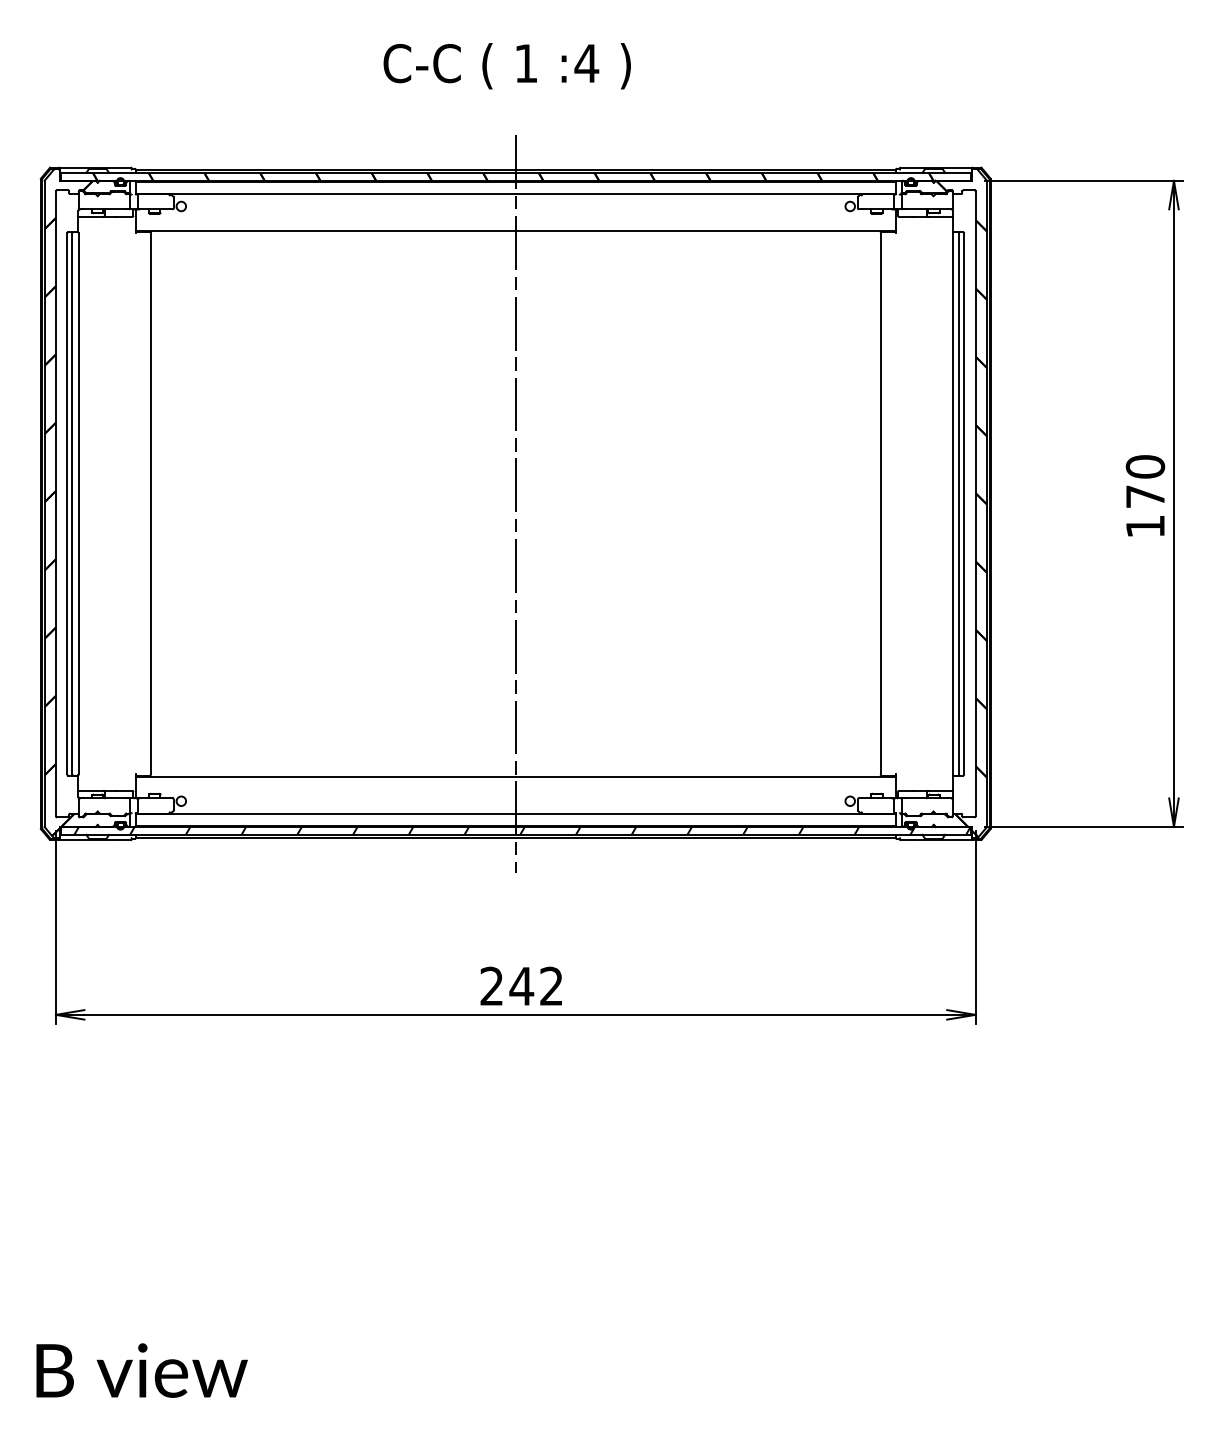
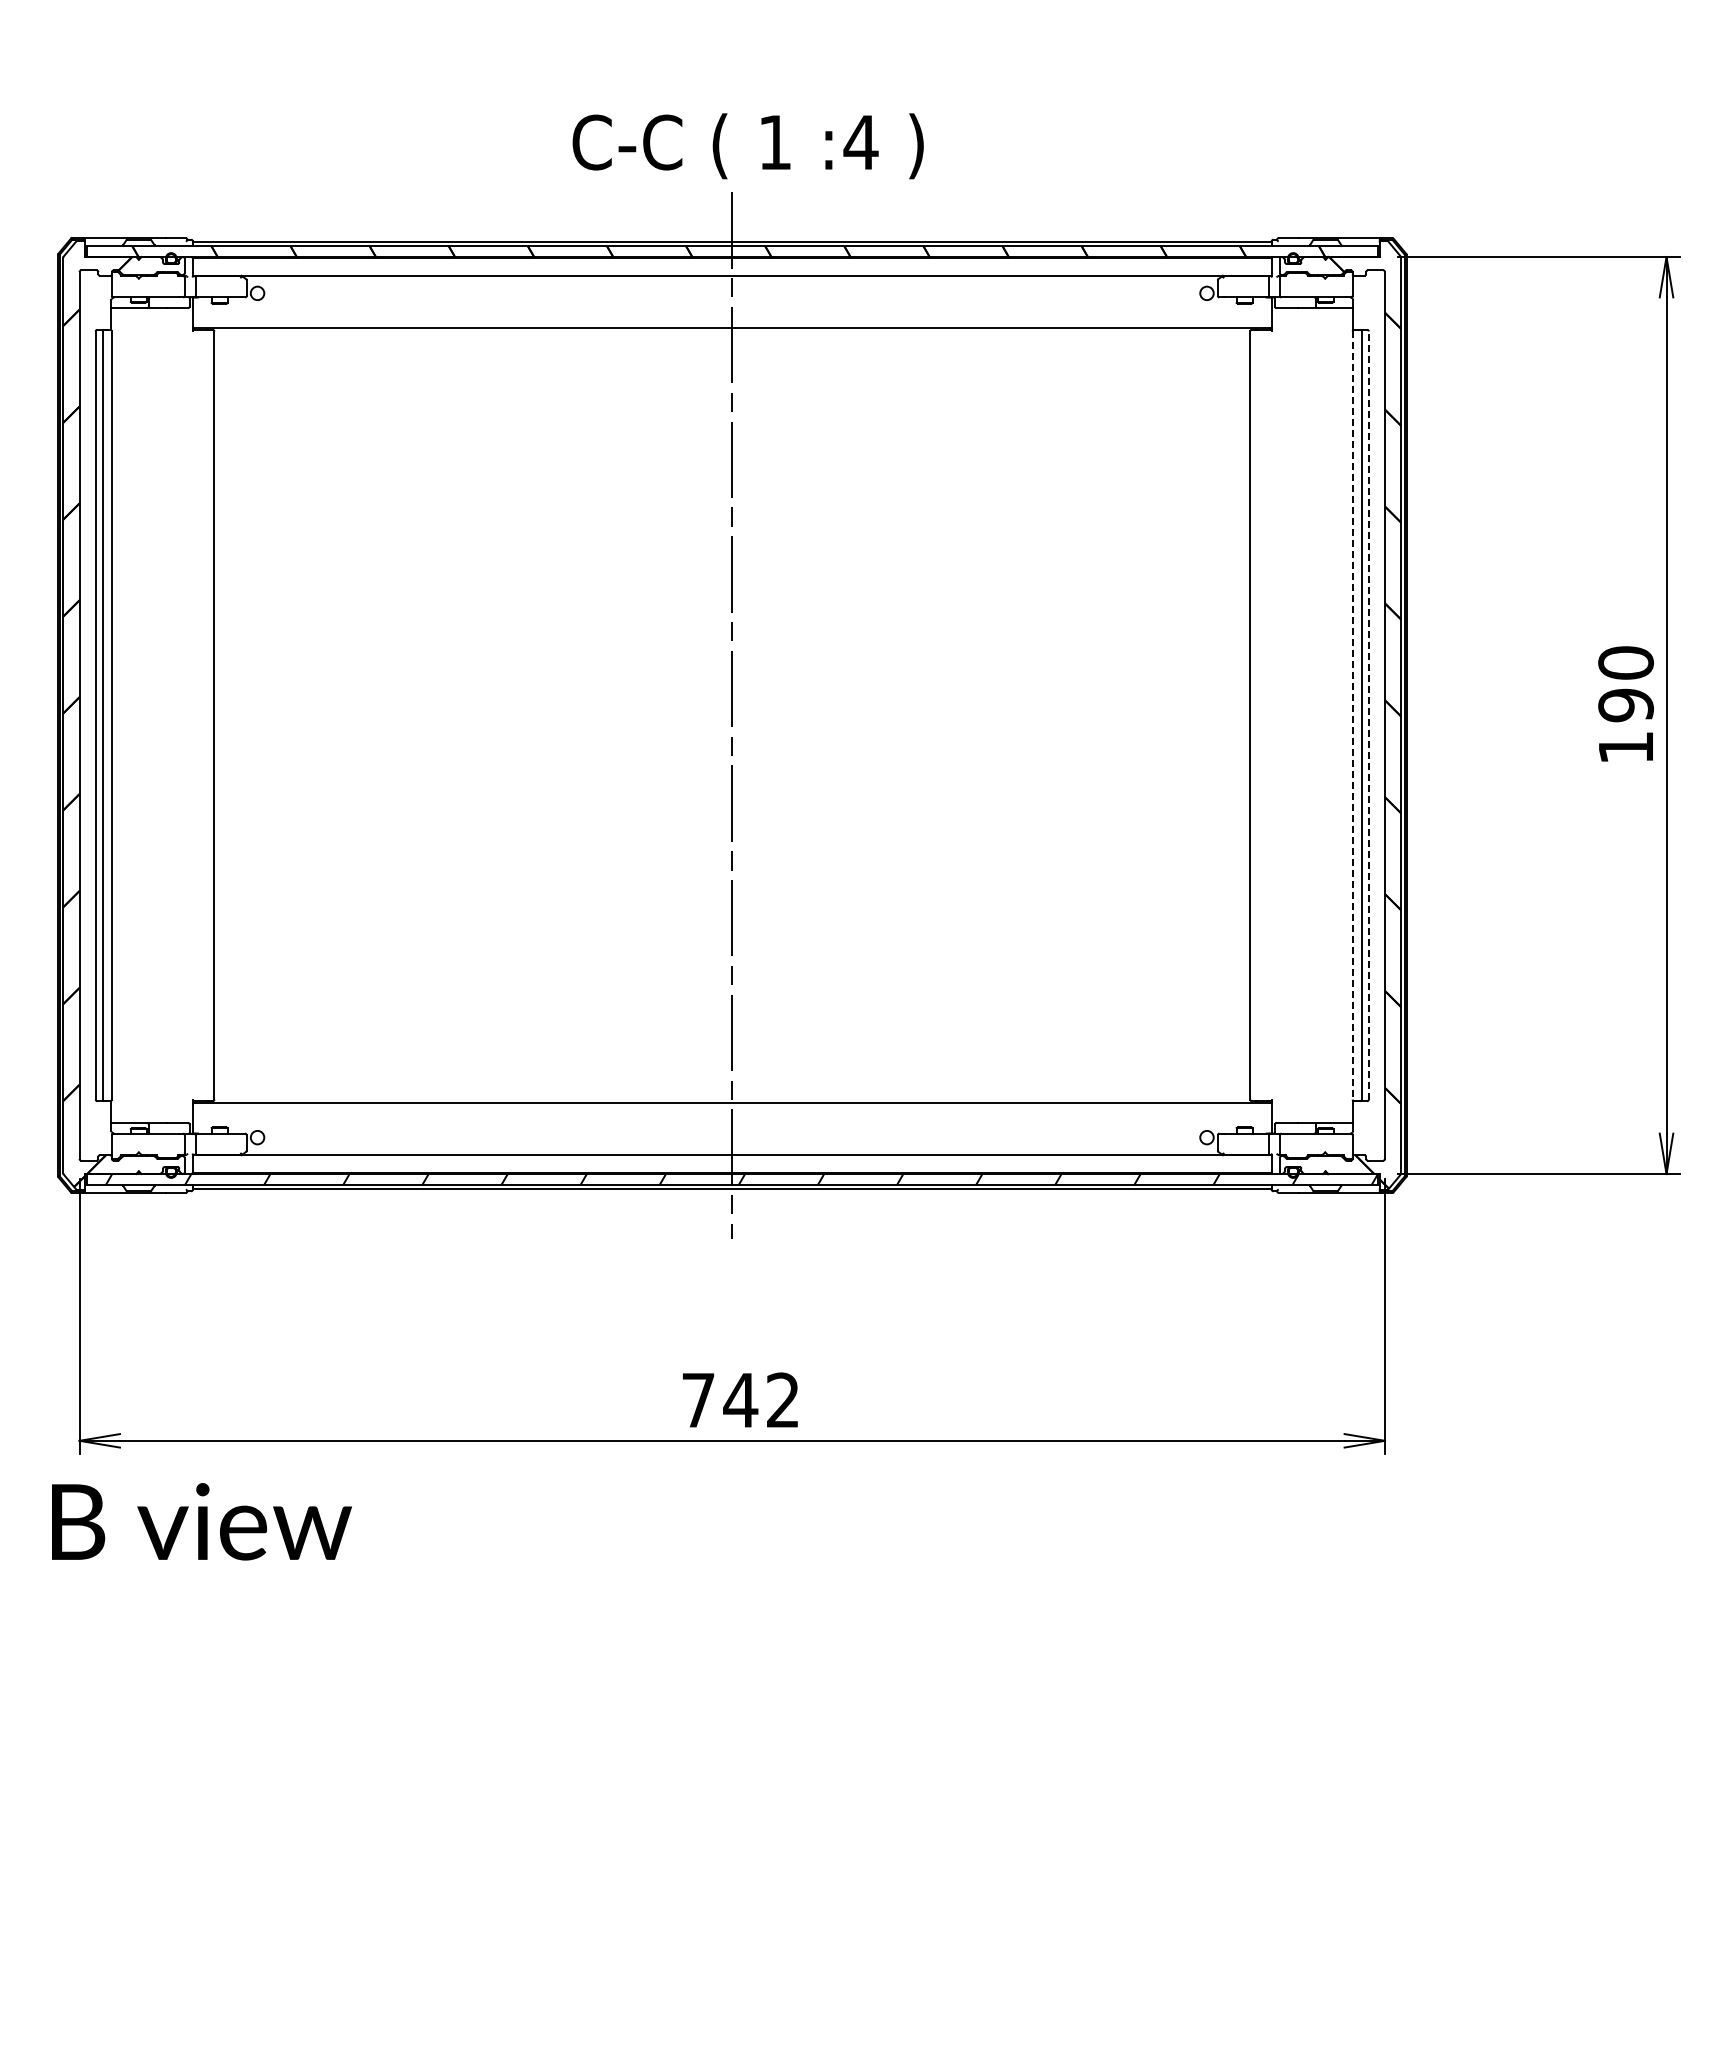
text: (506, 66) -> (747, 146), moved
text: (1145, 496) -> (1625, 705), 170 -> 190
line: (964, 503) -> (1368, 715), solid -> dashed
line: (952, 504) -> (1352, 716), solid -> dashed
text: (491, 985) -> (698, 1399), 242 -> 742
text: (141, 1370) -> (201, 1521), moved

